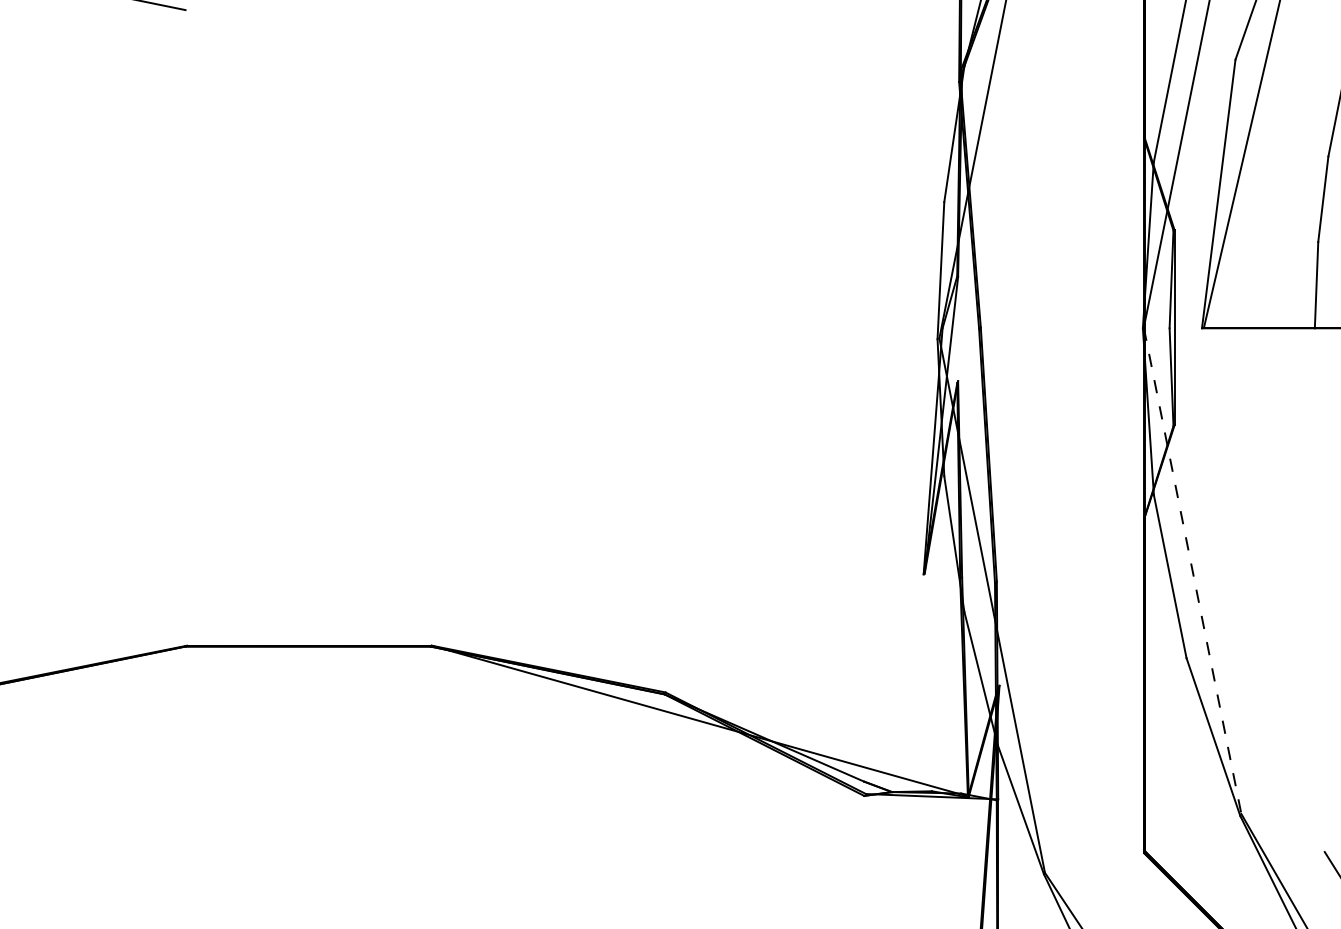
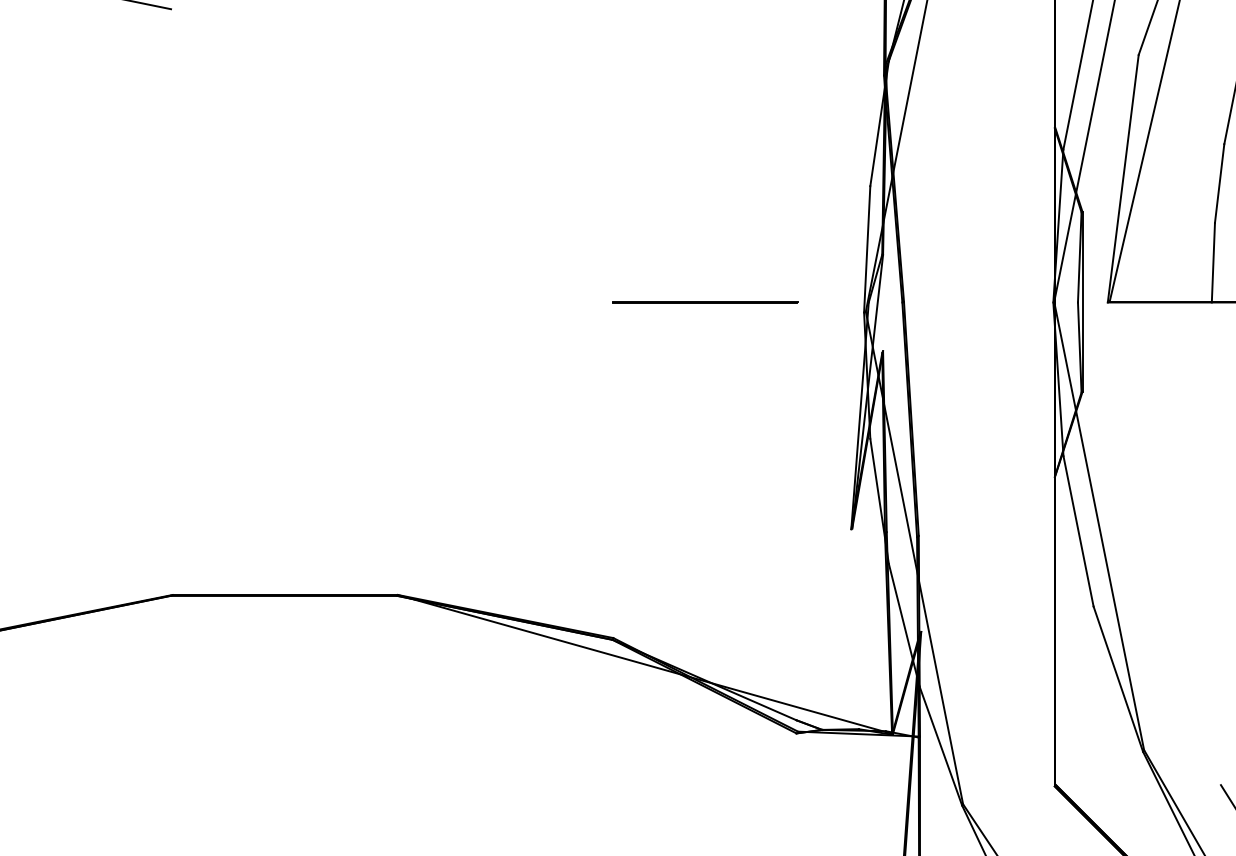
line: (765, 327) -> (705, 301), added
line: (1192, 571) -> (1099, 526), dashed -> solid

